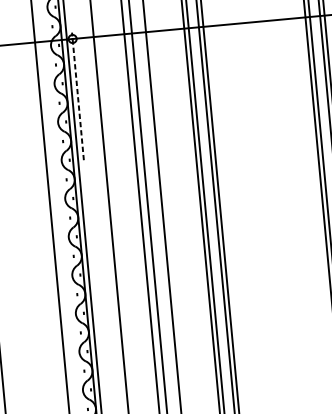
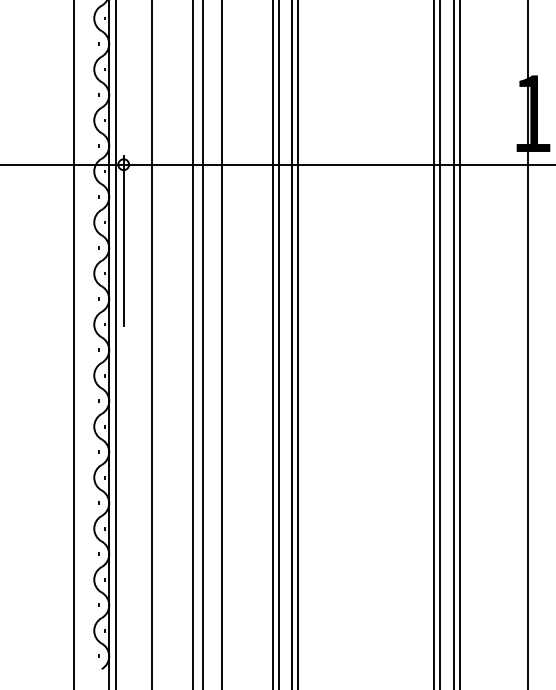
line: (77, 95) -> (123, 240), dashed -> solid

